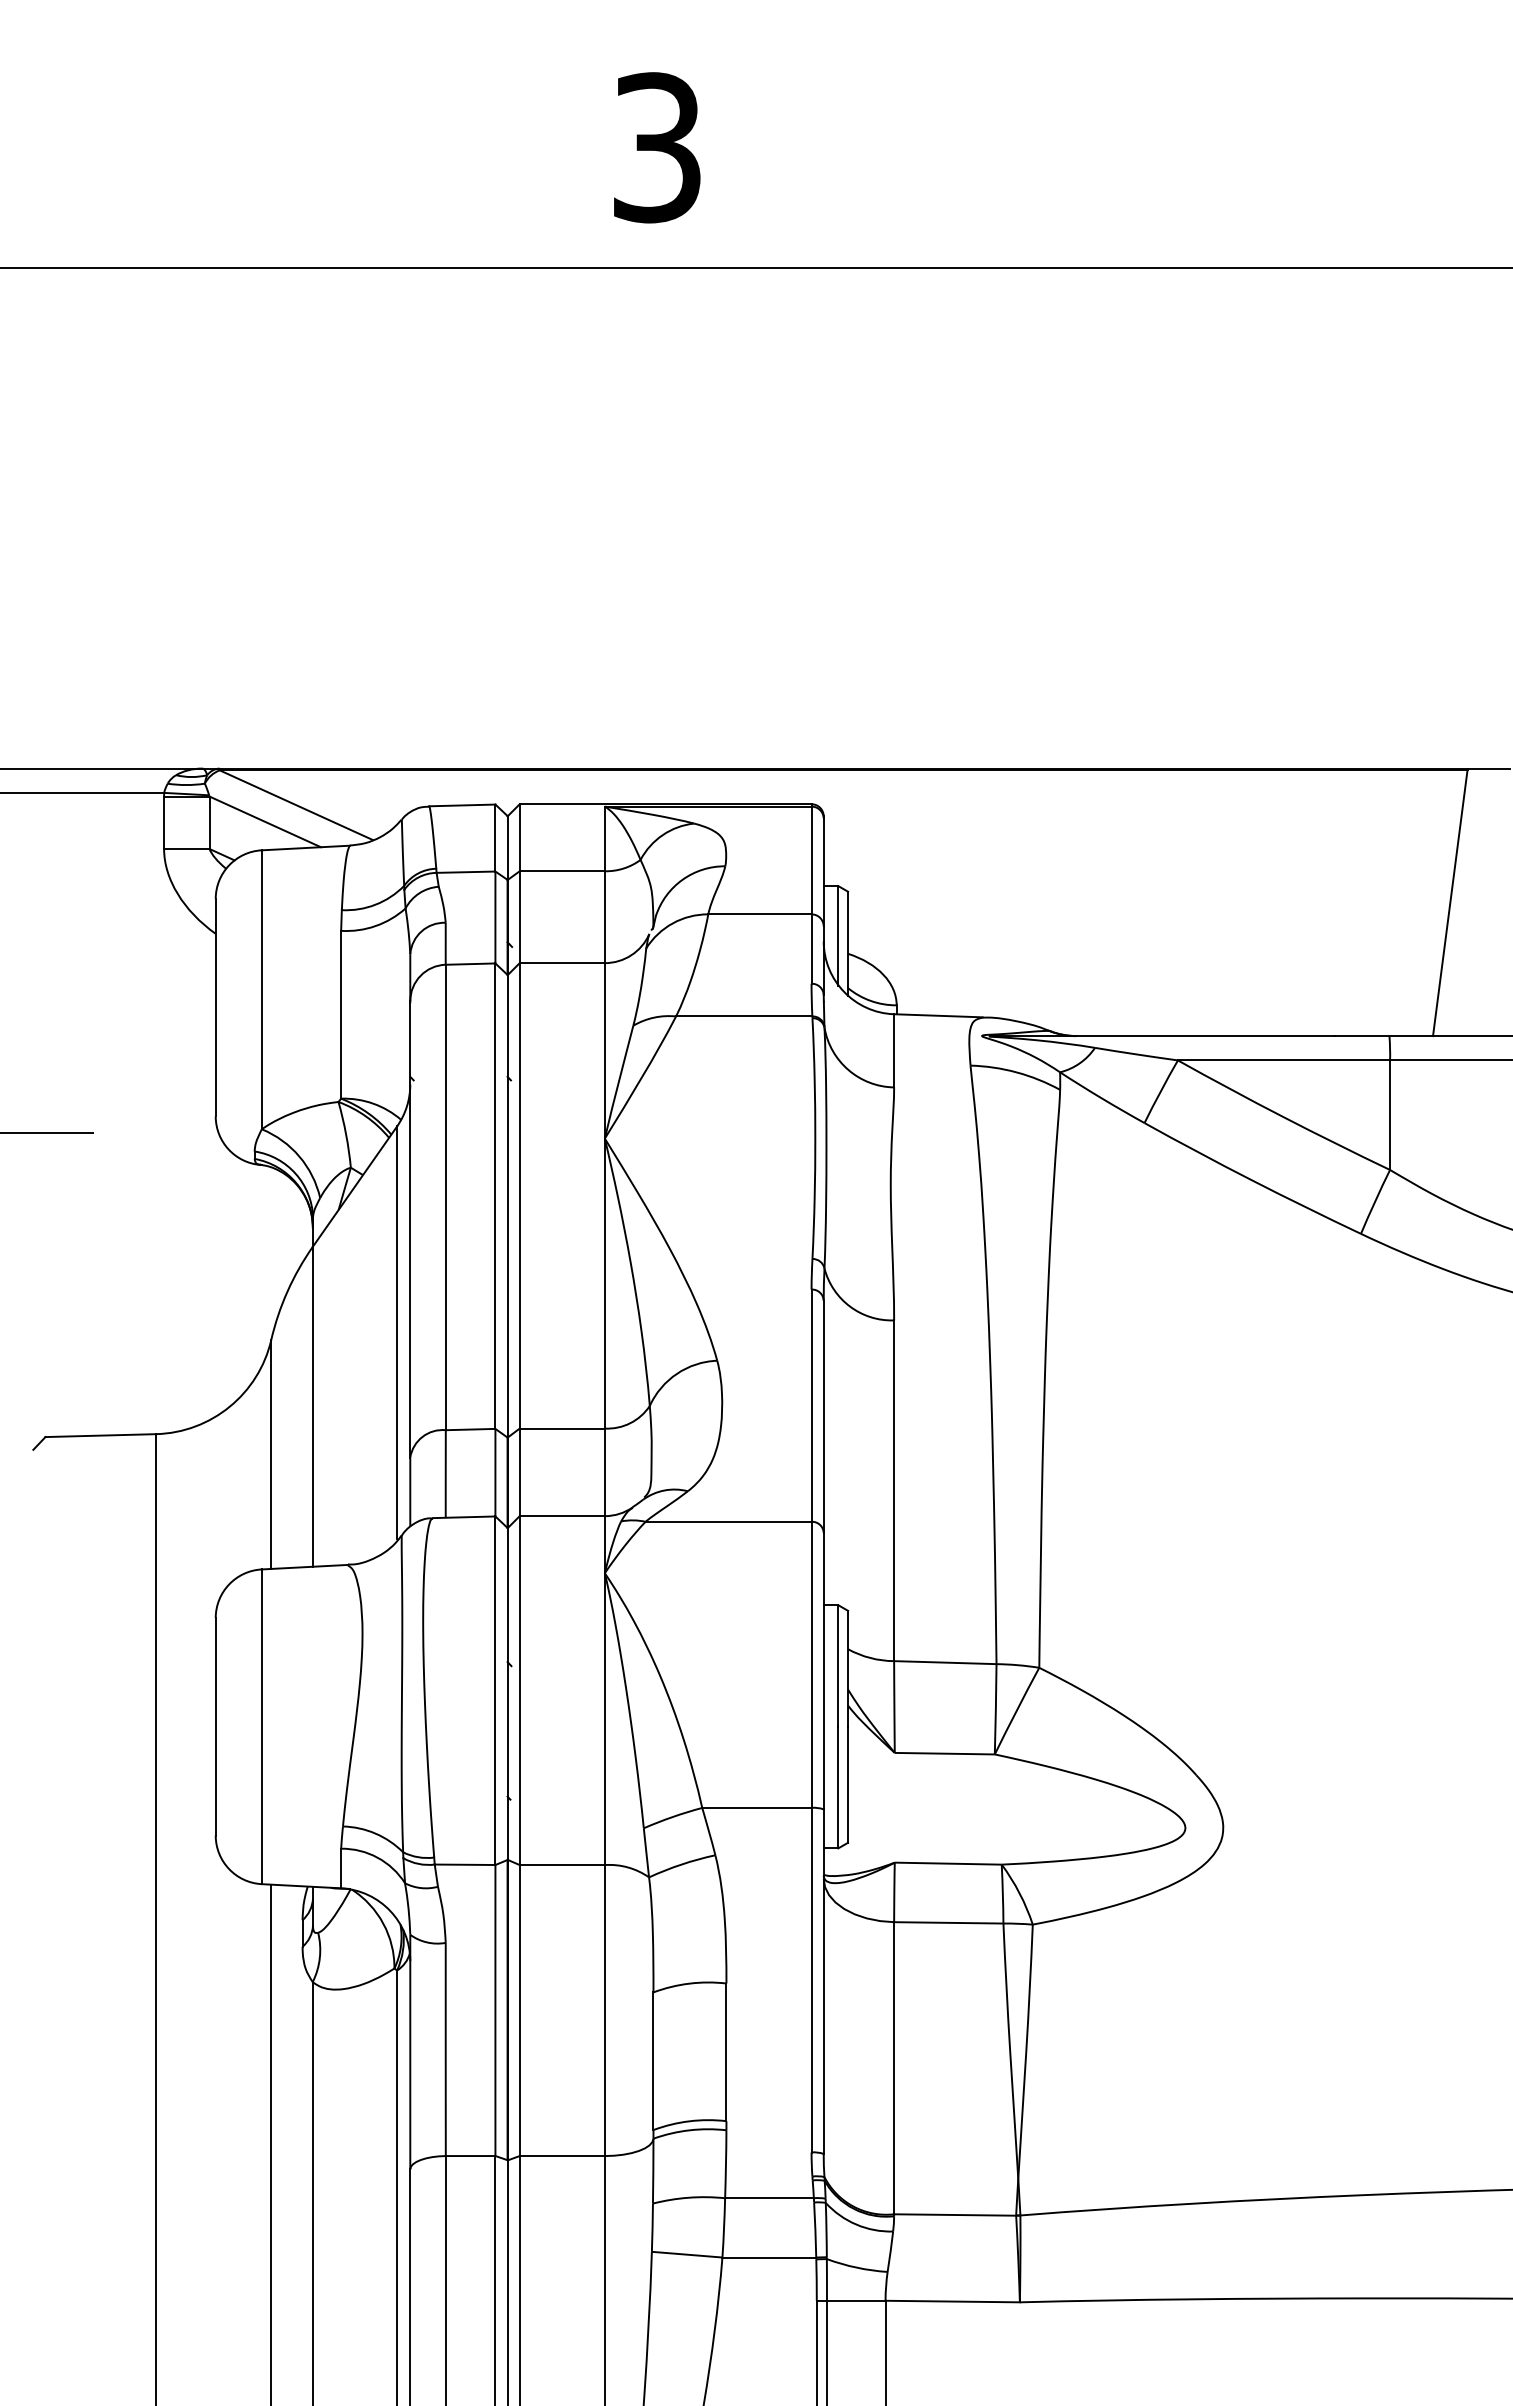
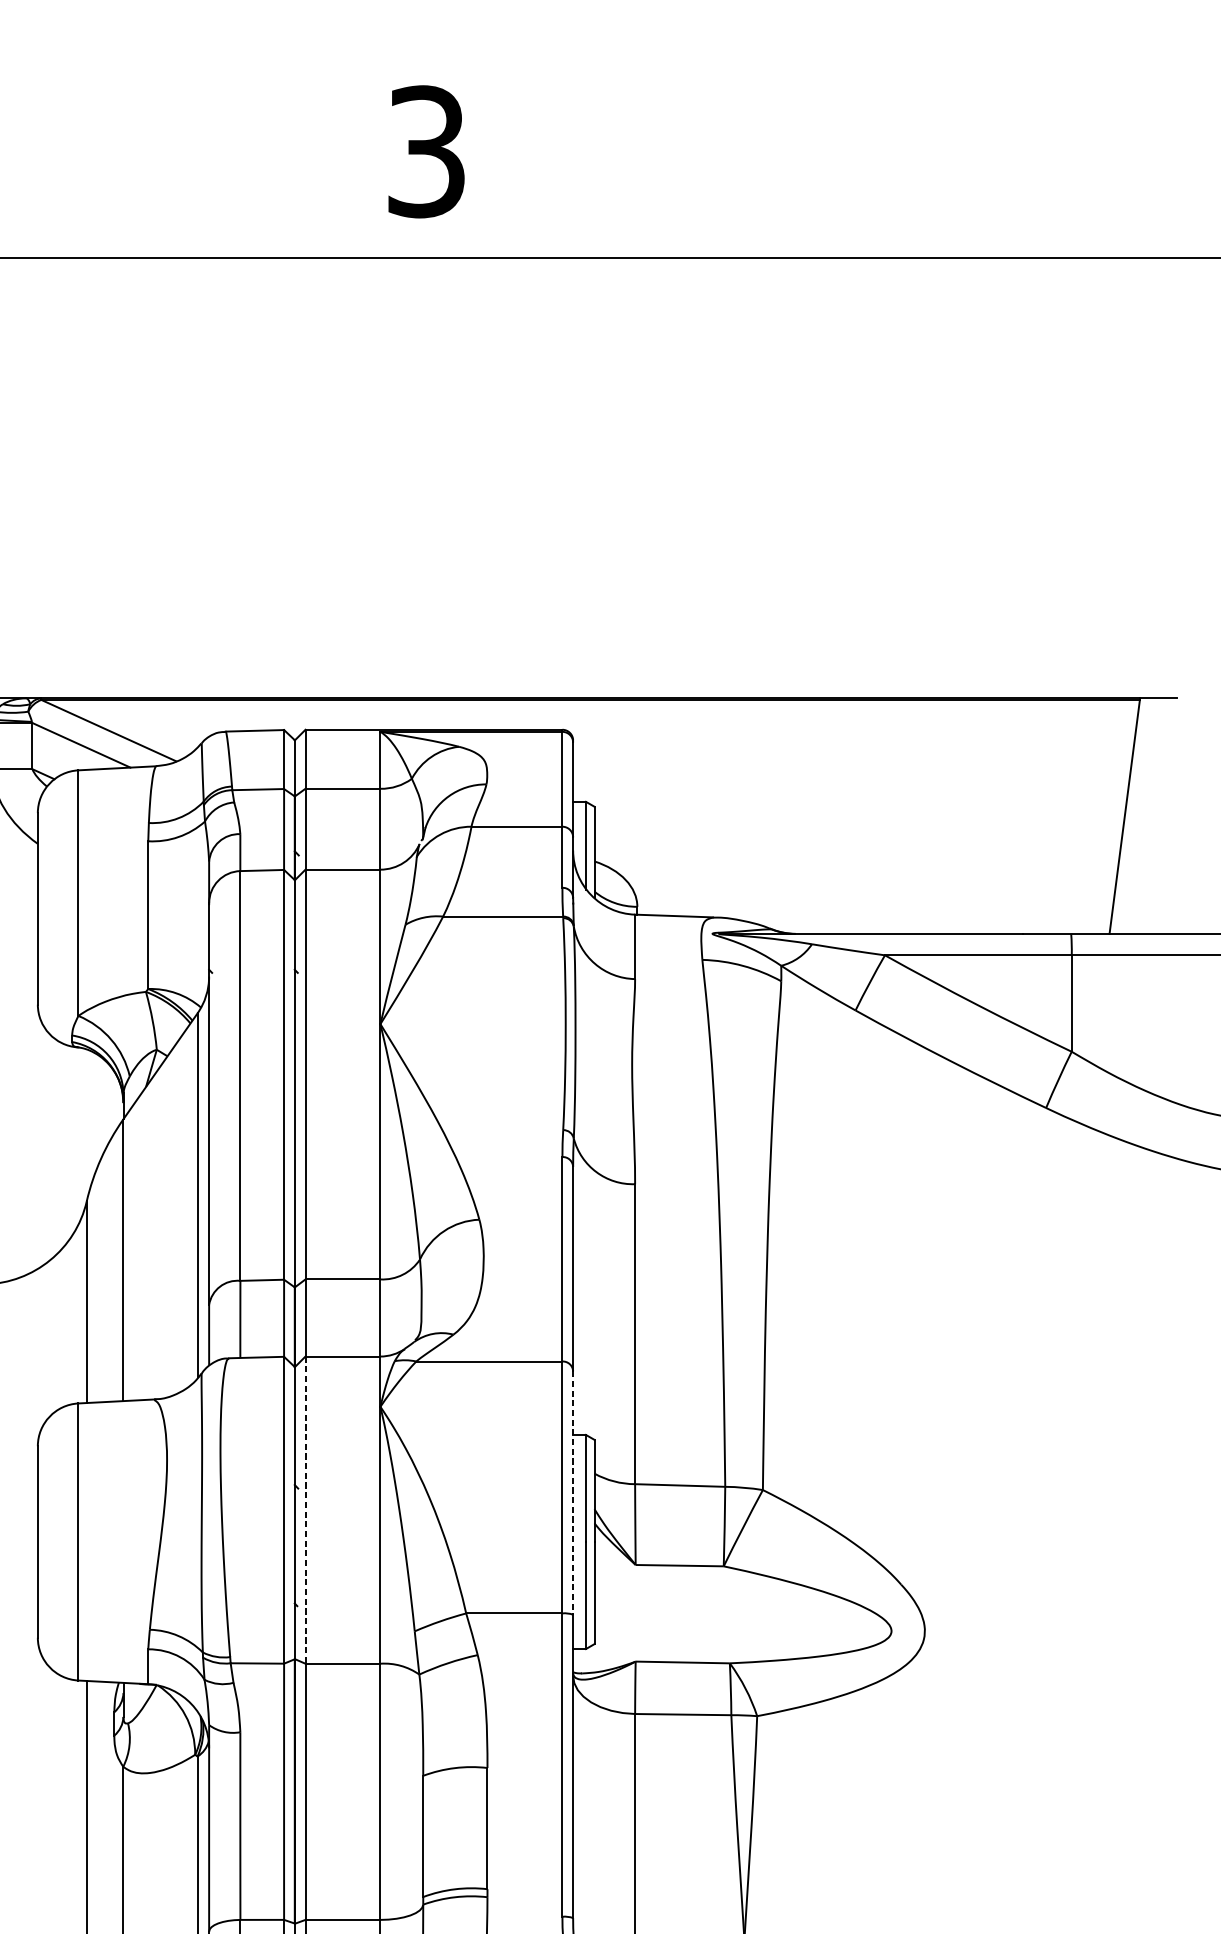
line: (823, 1671) -> (572, 1493), solid -> dashed
line: (519, 1691) -> (305, 1510), solid -> dashed

